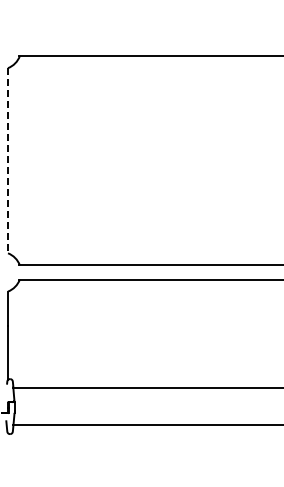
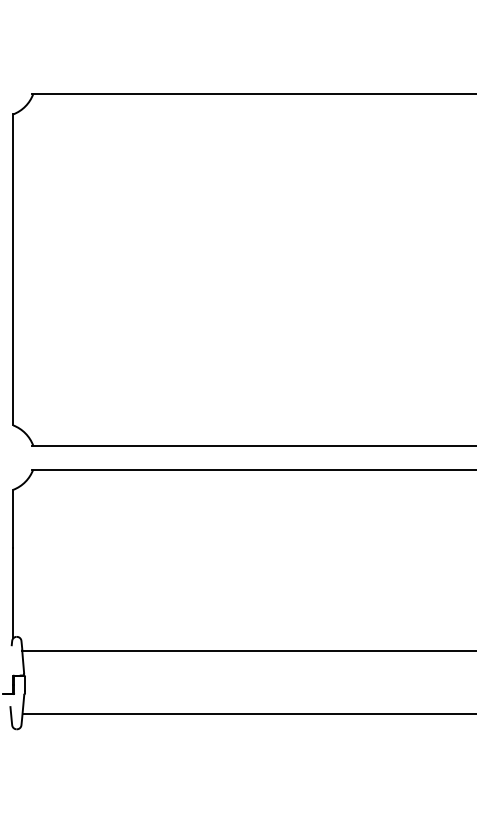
line: (8, 160) -> (14, 269), dashed -> solid

